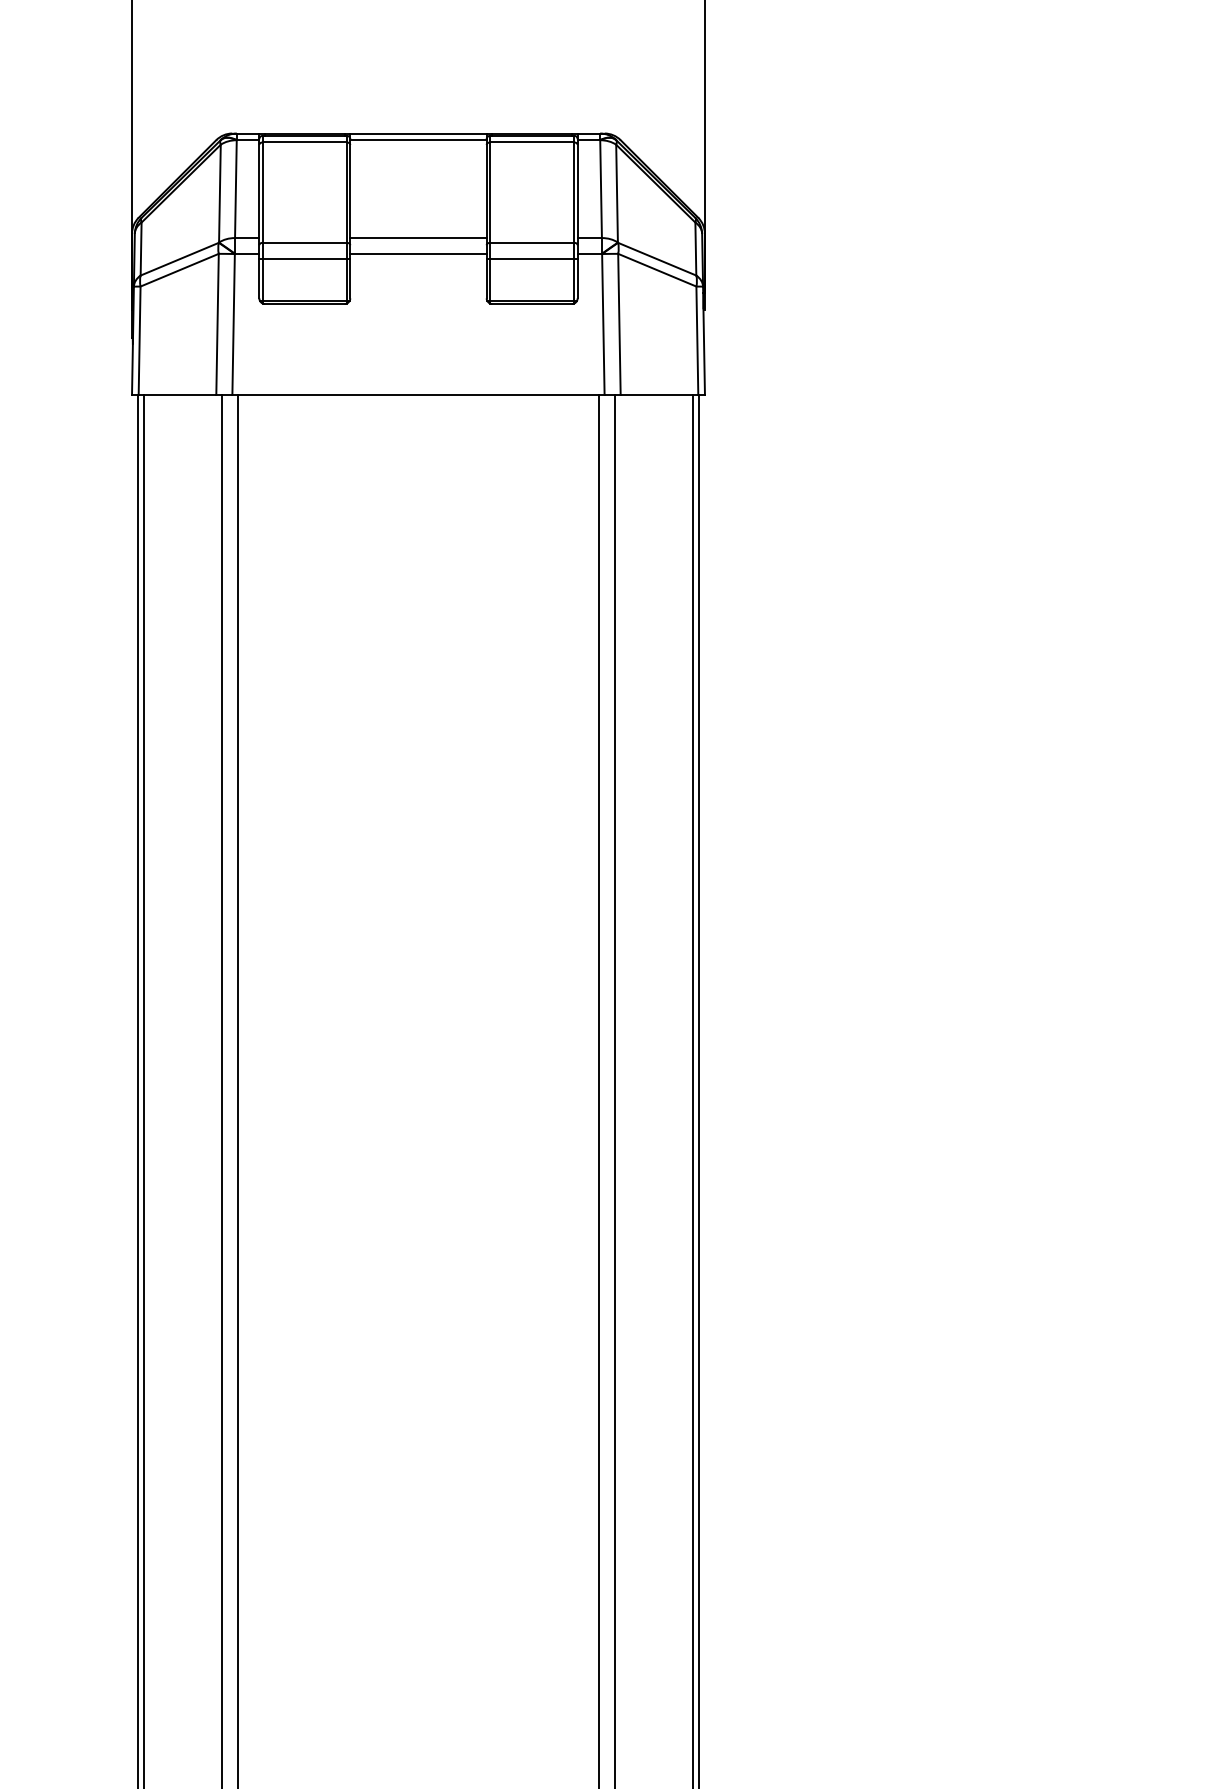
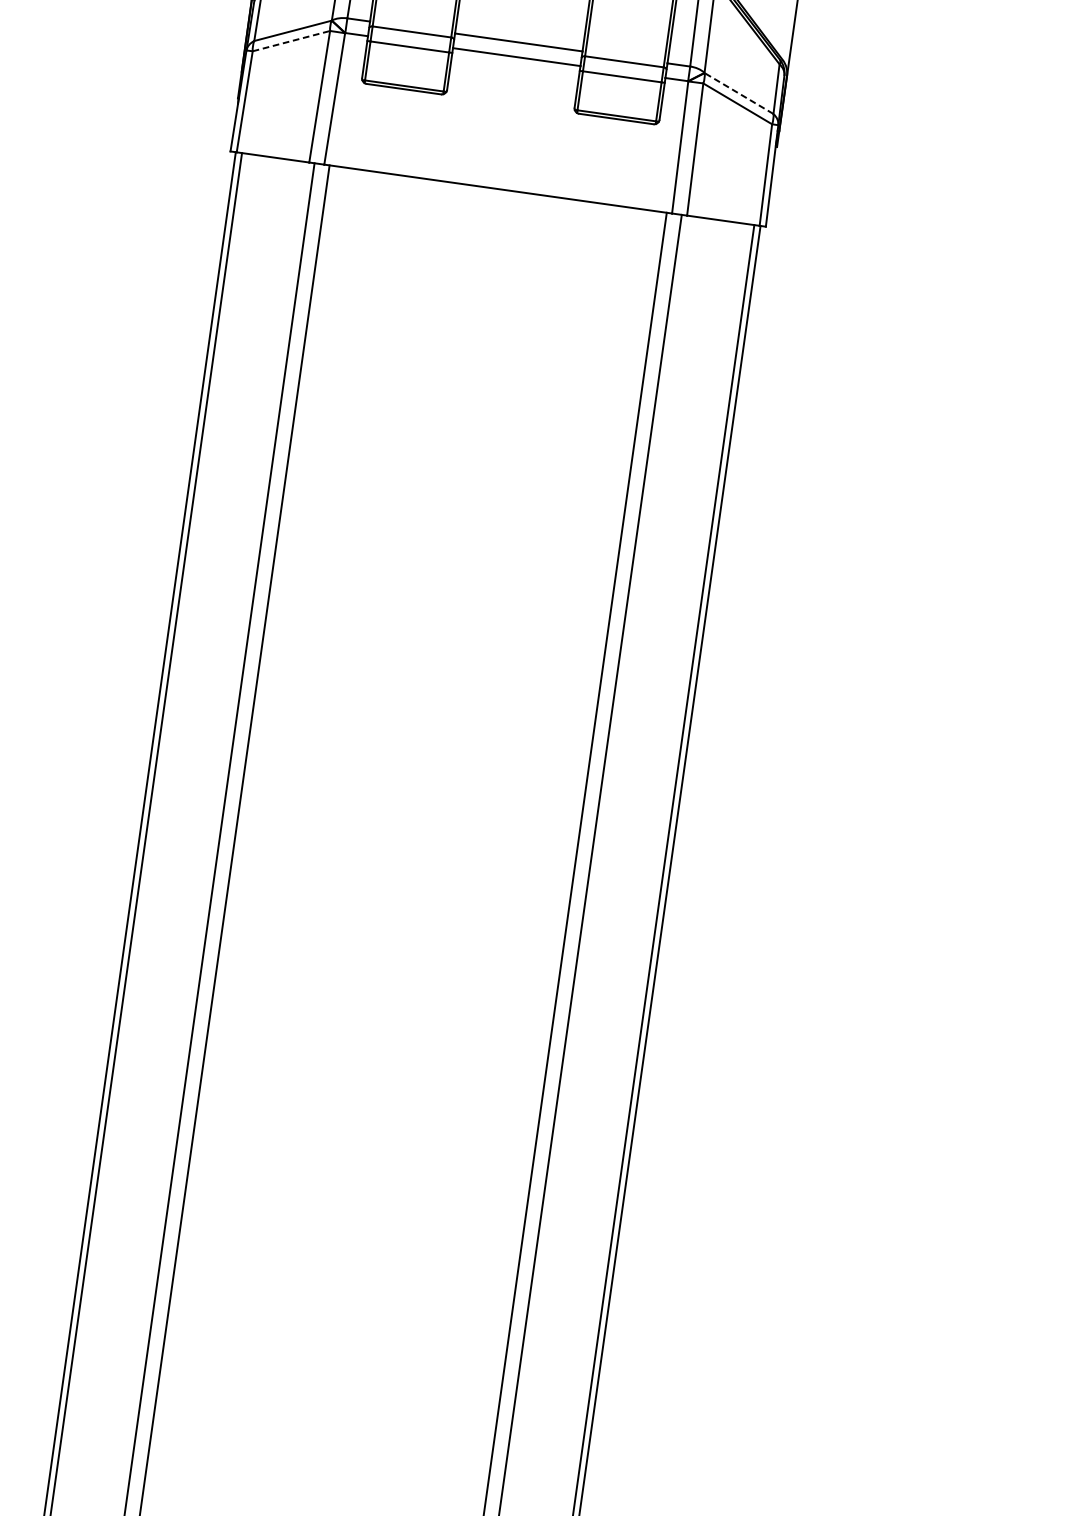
line: (656, 259) -> (738, 93), solid -> dashed
line: (180, 270) -> (292, 41), solid -> dashed

